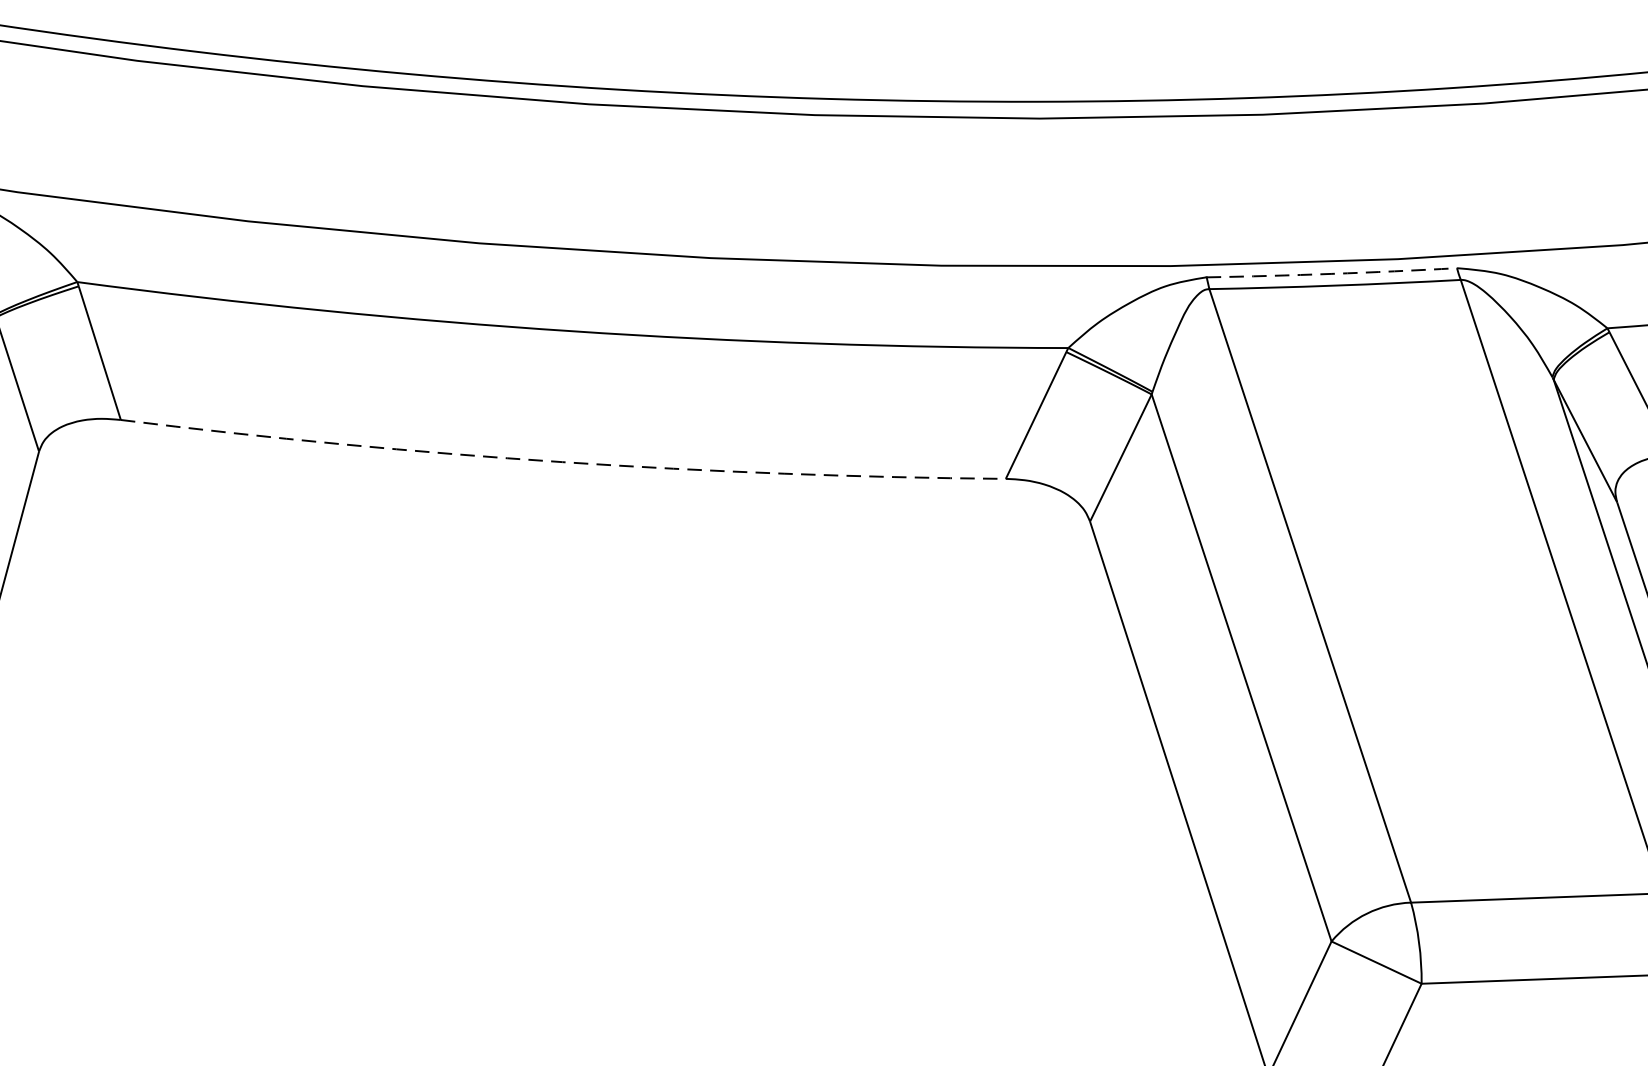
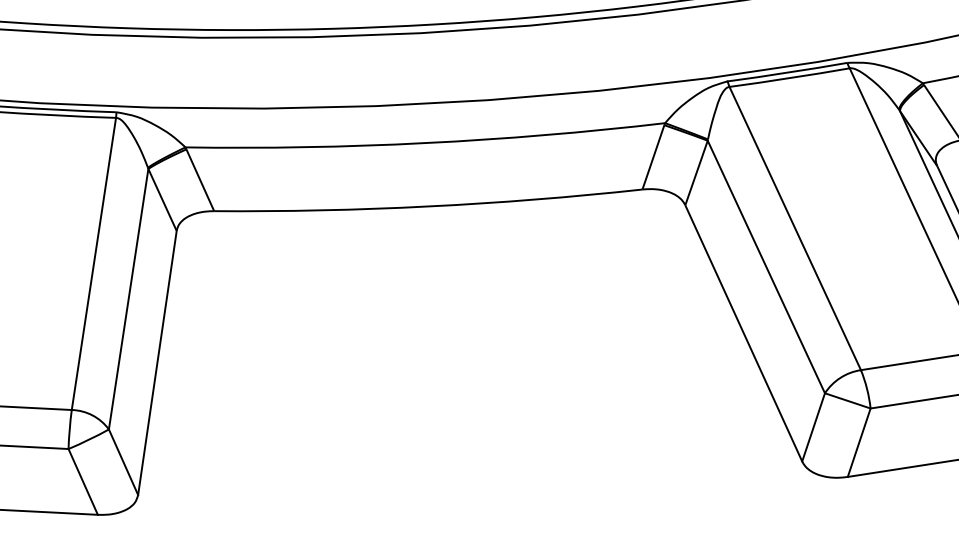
arc: (1331, 273) -> (787, 72), dashed -> solid
arc: (562, 462) -> (428, 206), dashed -> solid

